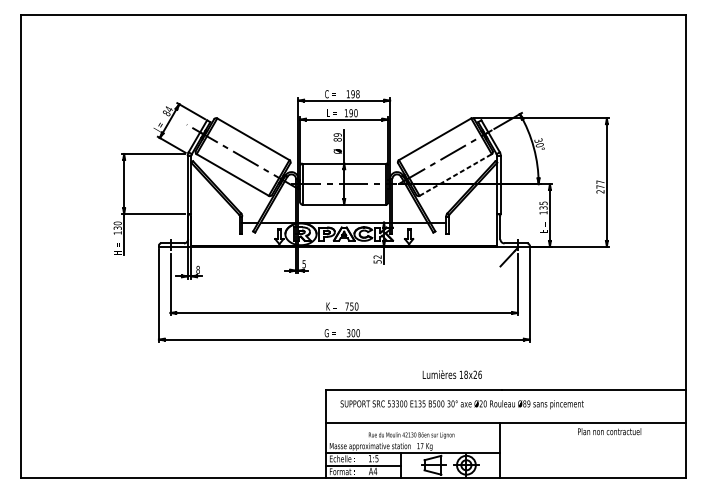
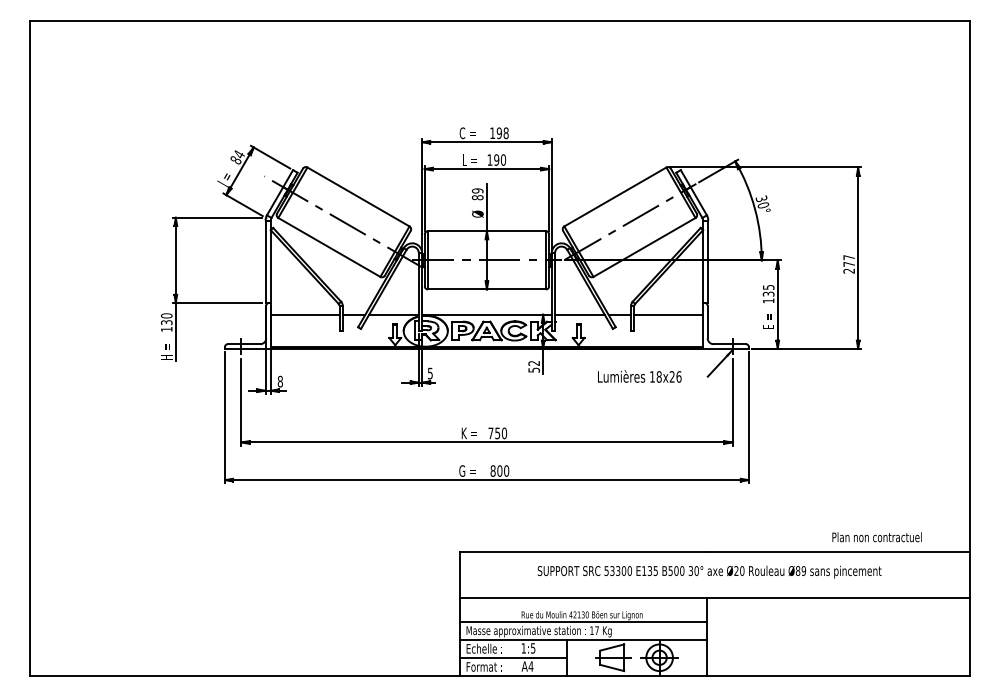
line: (455, 175) -> (644, 247), dashed -> solid
line: (215, 222) -> (304, 314), added
line: (472, 222) -> (668, 314), added
text: (348, 332) -> (492, 470), 300 -> 800
text: (452, 374) -> (639, 376), moved
text: (462, 404) -> (709, 571), moved
text: (609, 431) -> (876, 537), moved
line: (412, 440) -> (583, 622), added

